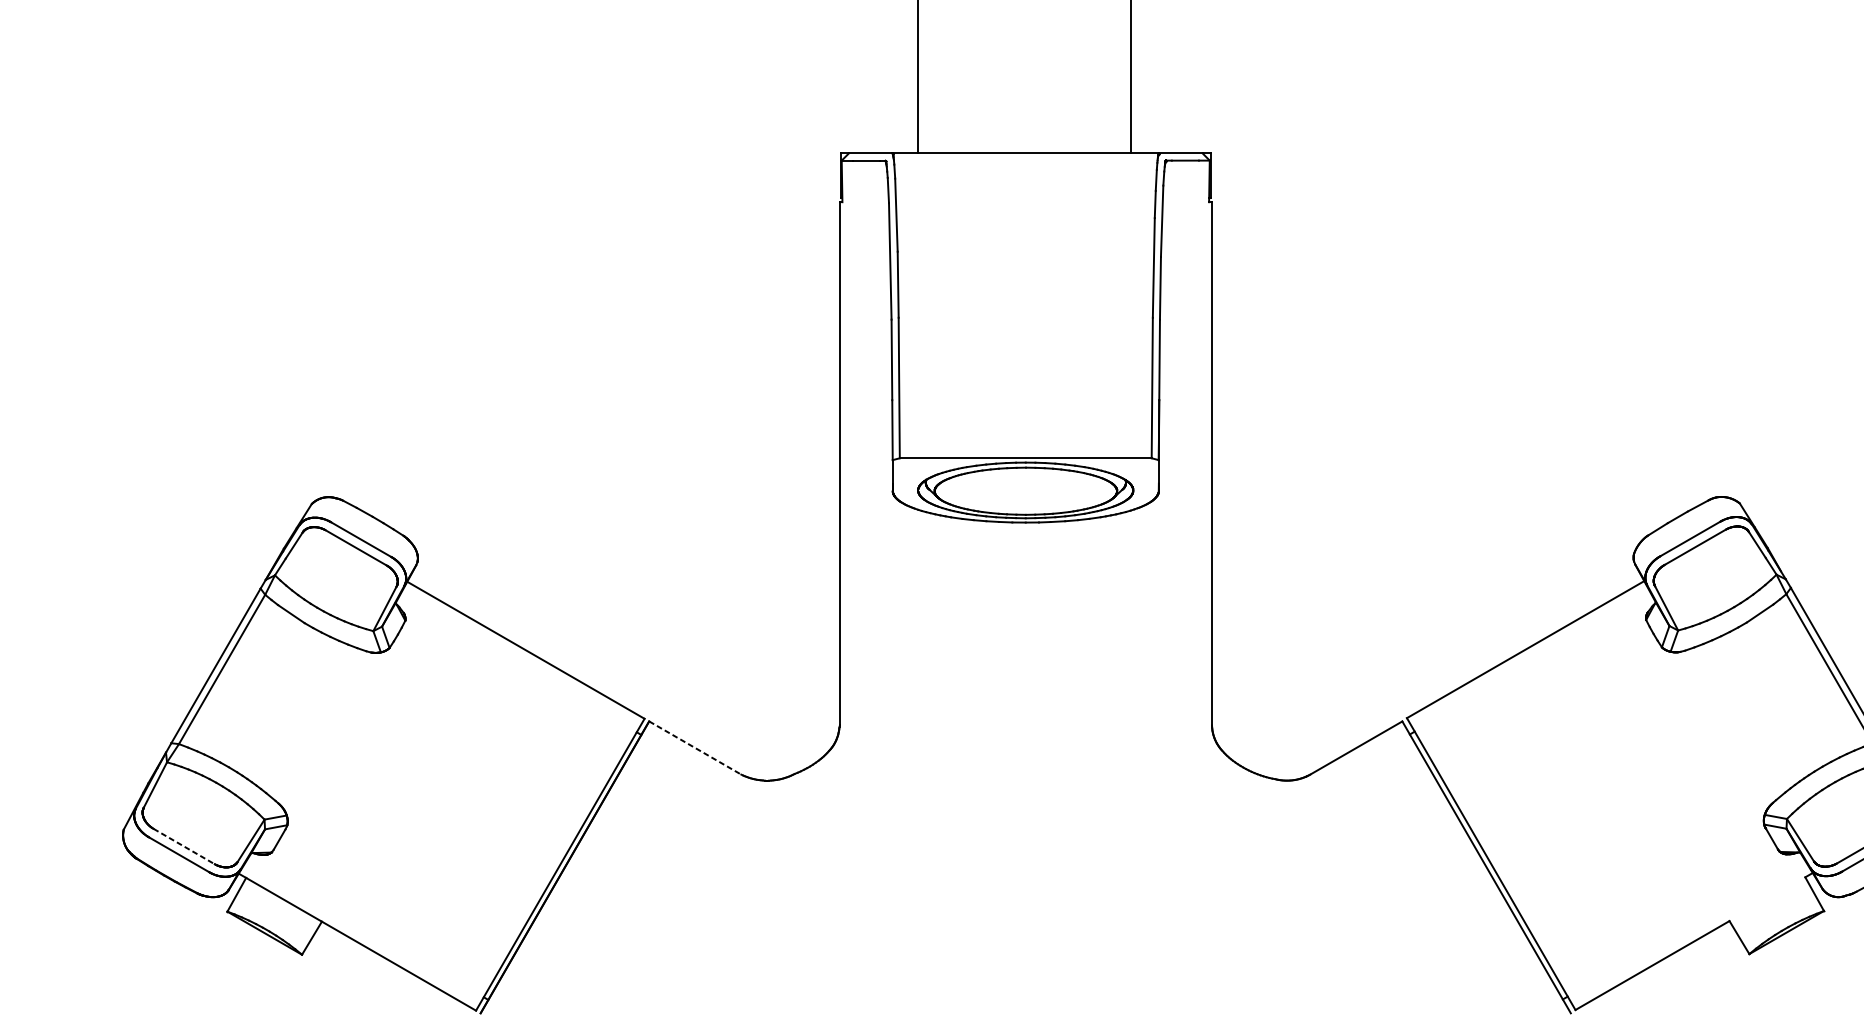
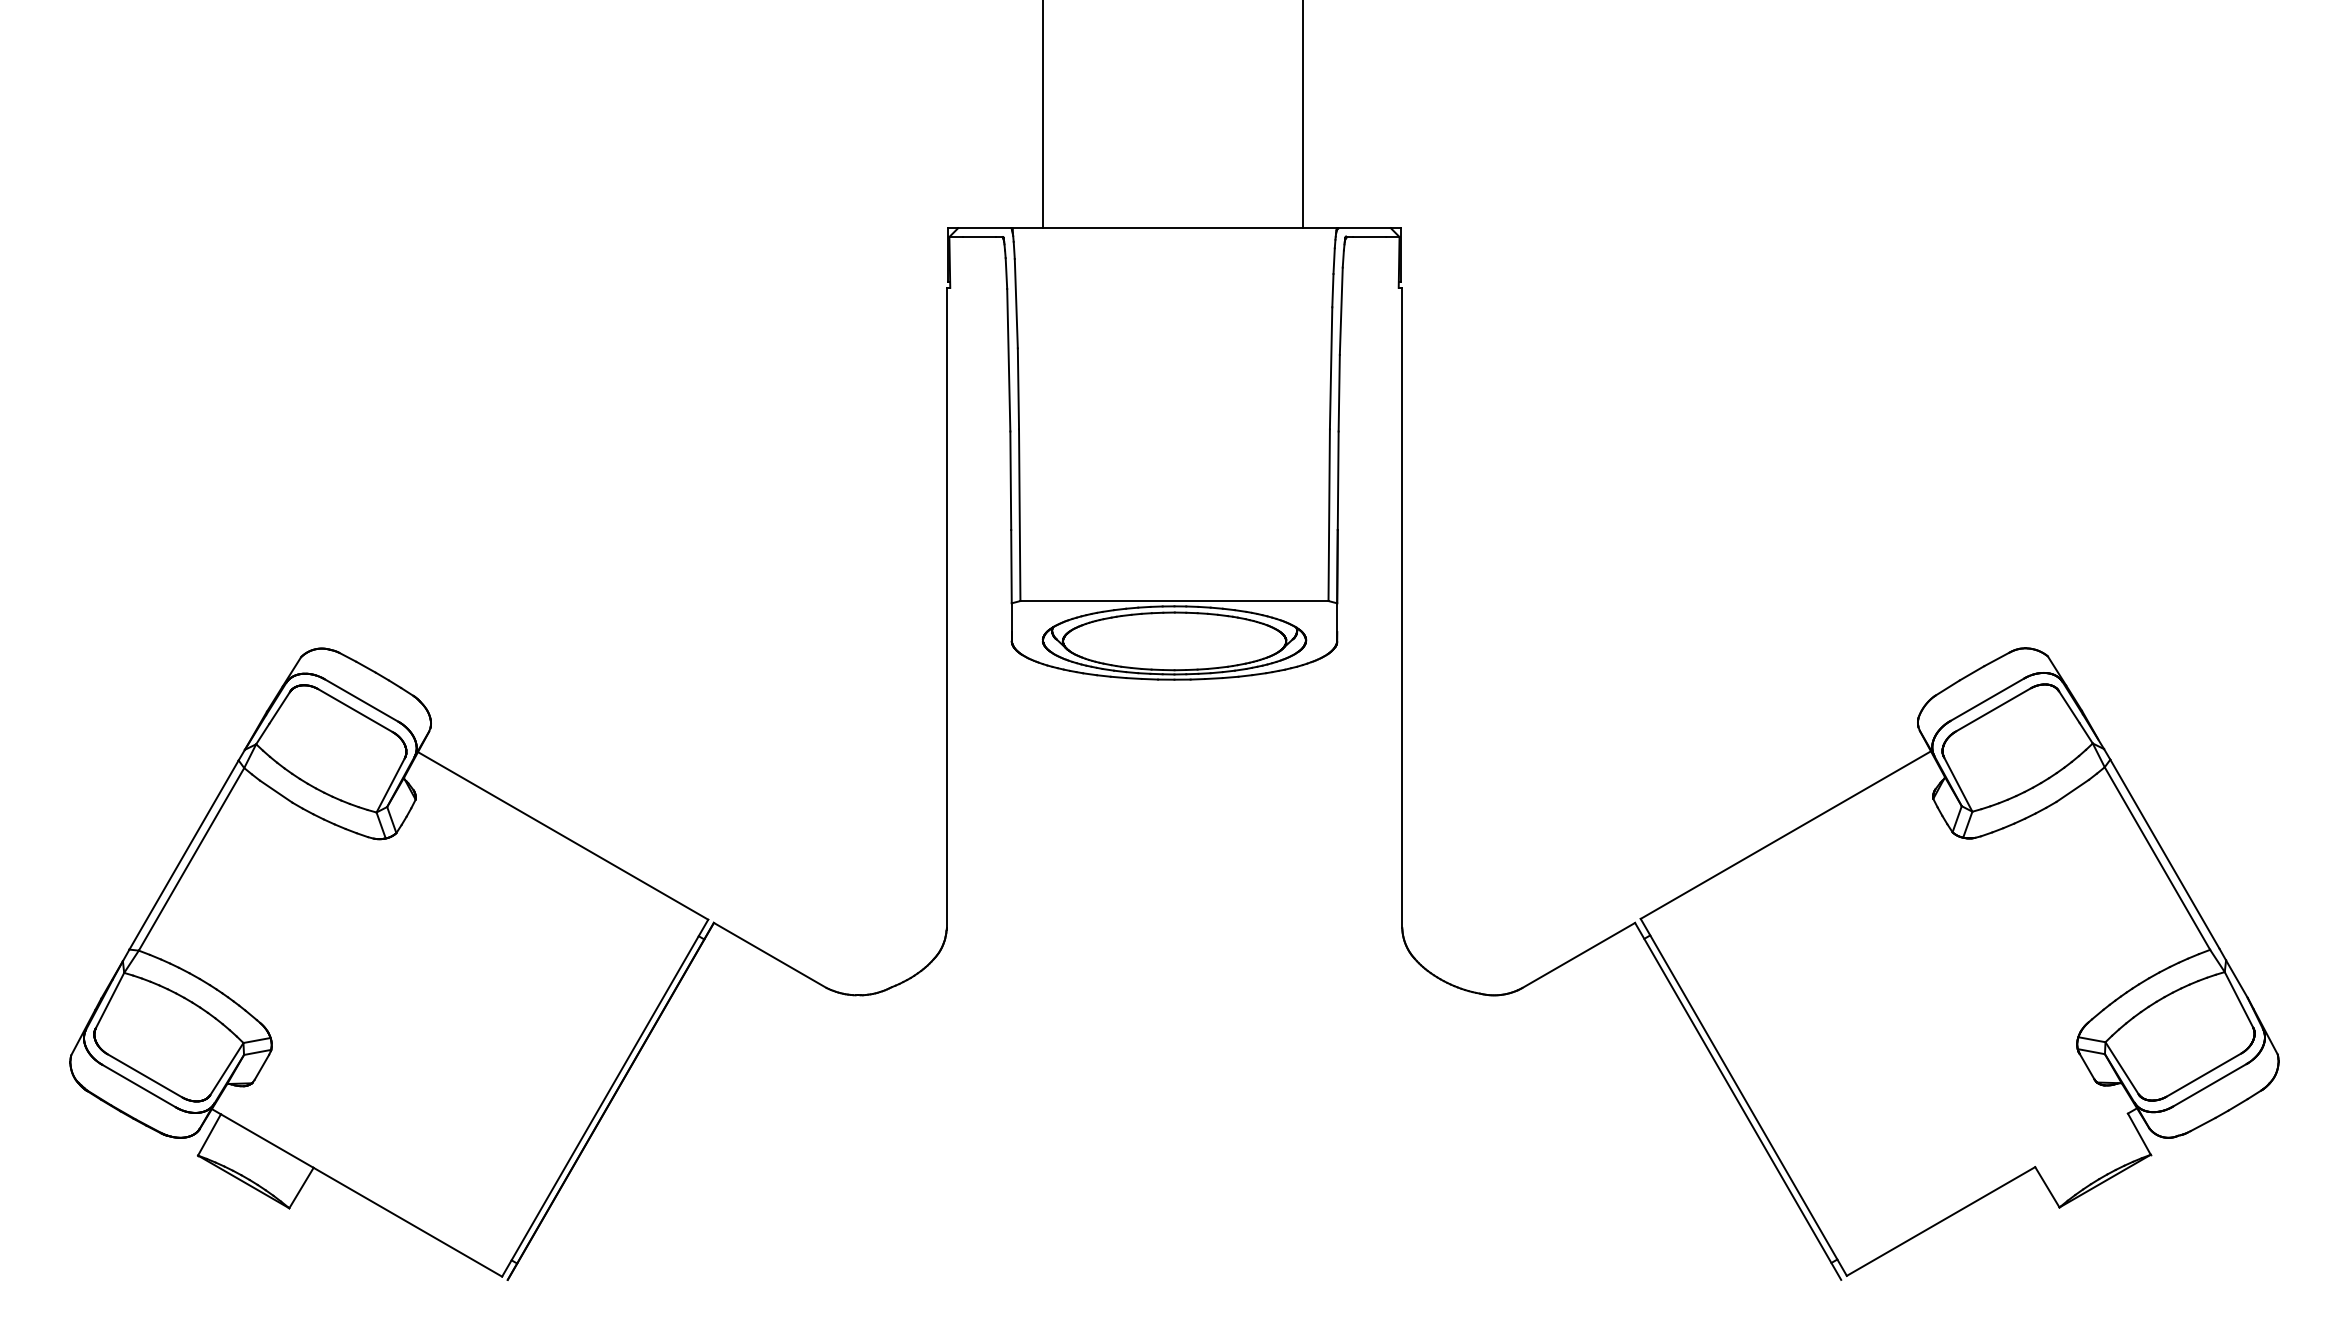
line: (695, 748) -> (770, 955), dashed -> solid
line: (184, 846) -> (145, 1076), dashed -> solid

